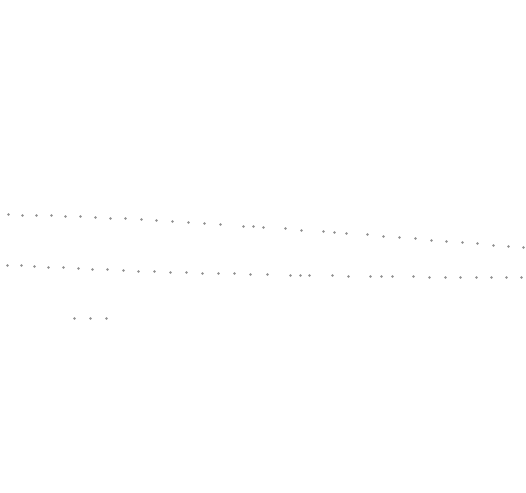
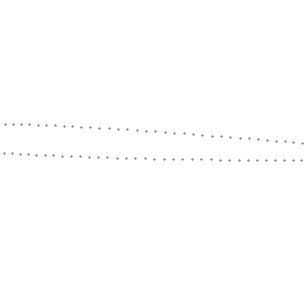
part: (253, 225) -> (146, 130), size x1.67
part: (334, 232) -> (193, 134), size x1.43
part: (300, 275) -> (173, 159), size x1.67
part: (381, 275) -> (220, 159), size x1.43
part: (90, 319) -> (52, 184), removed

